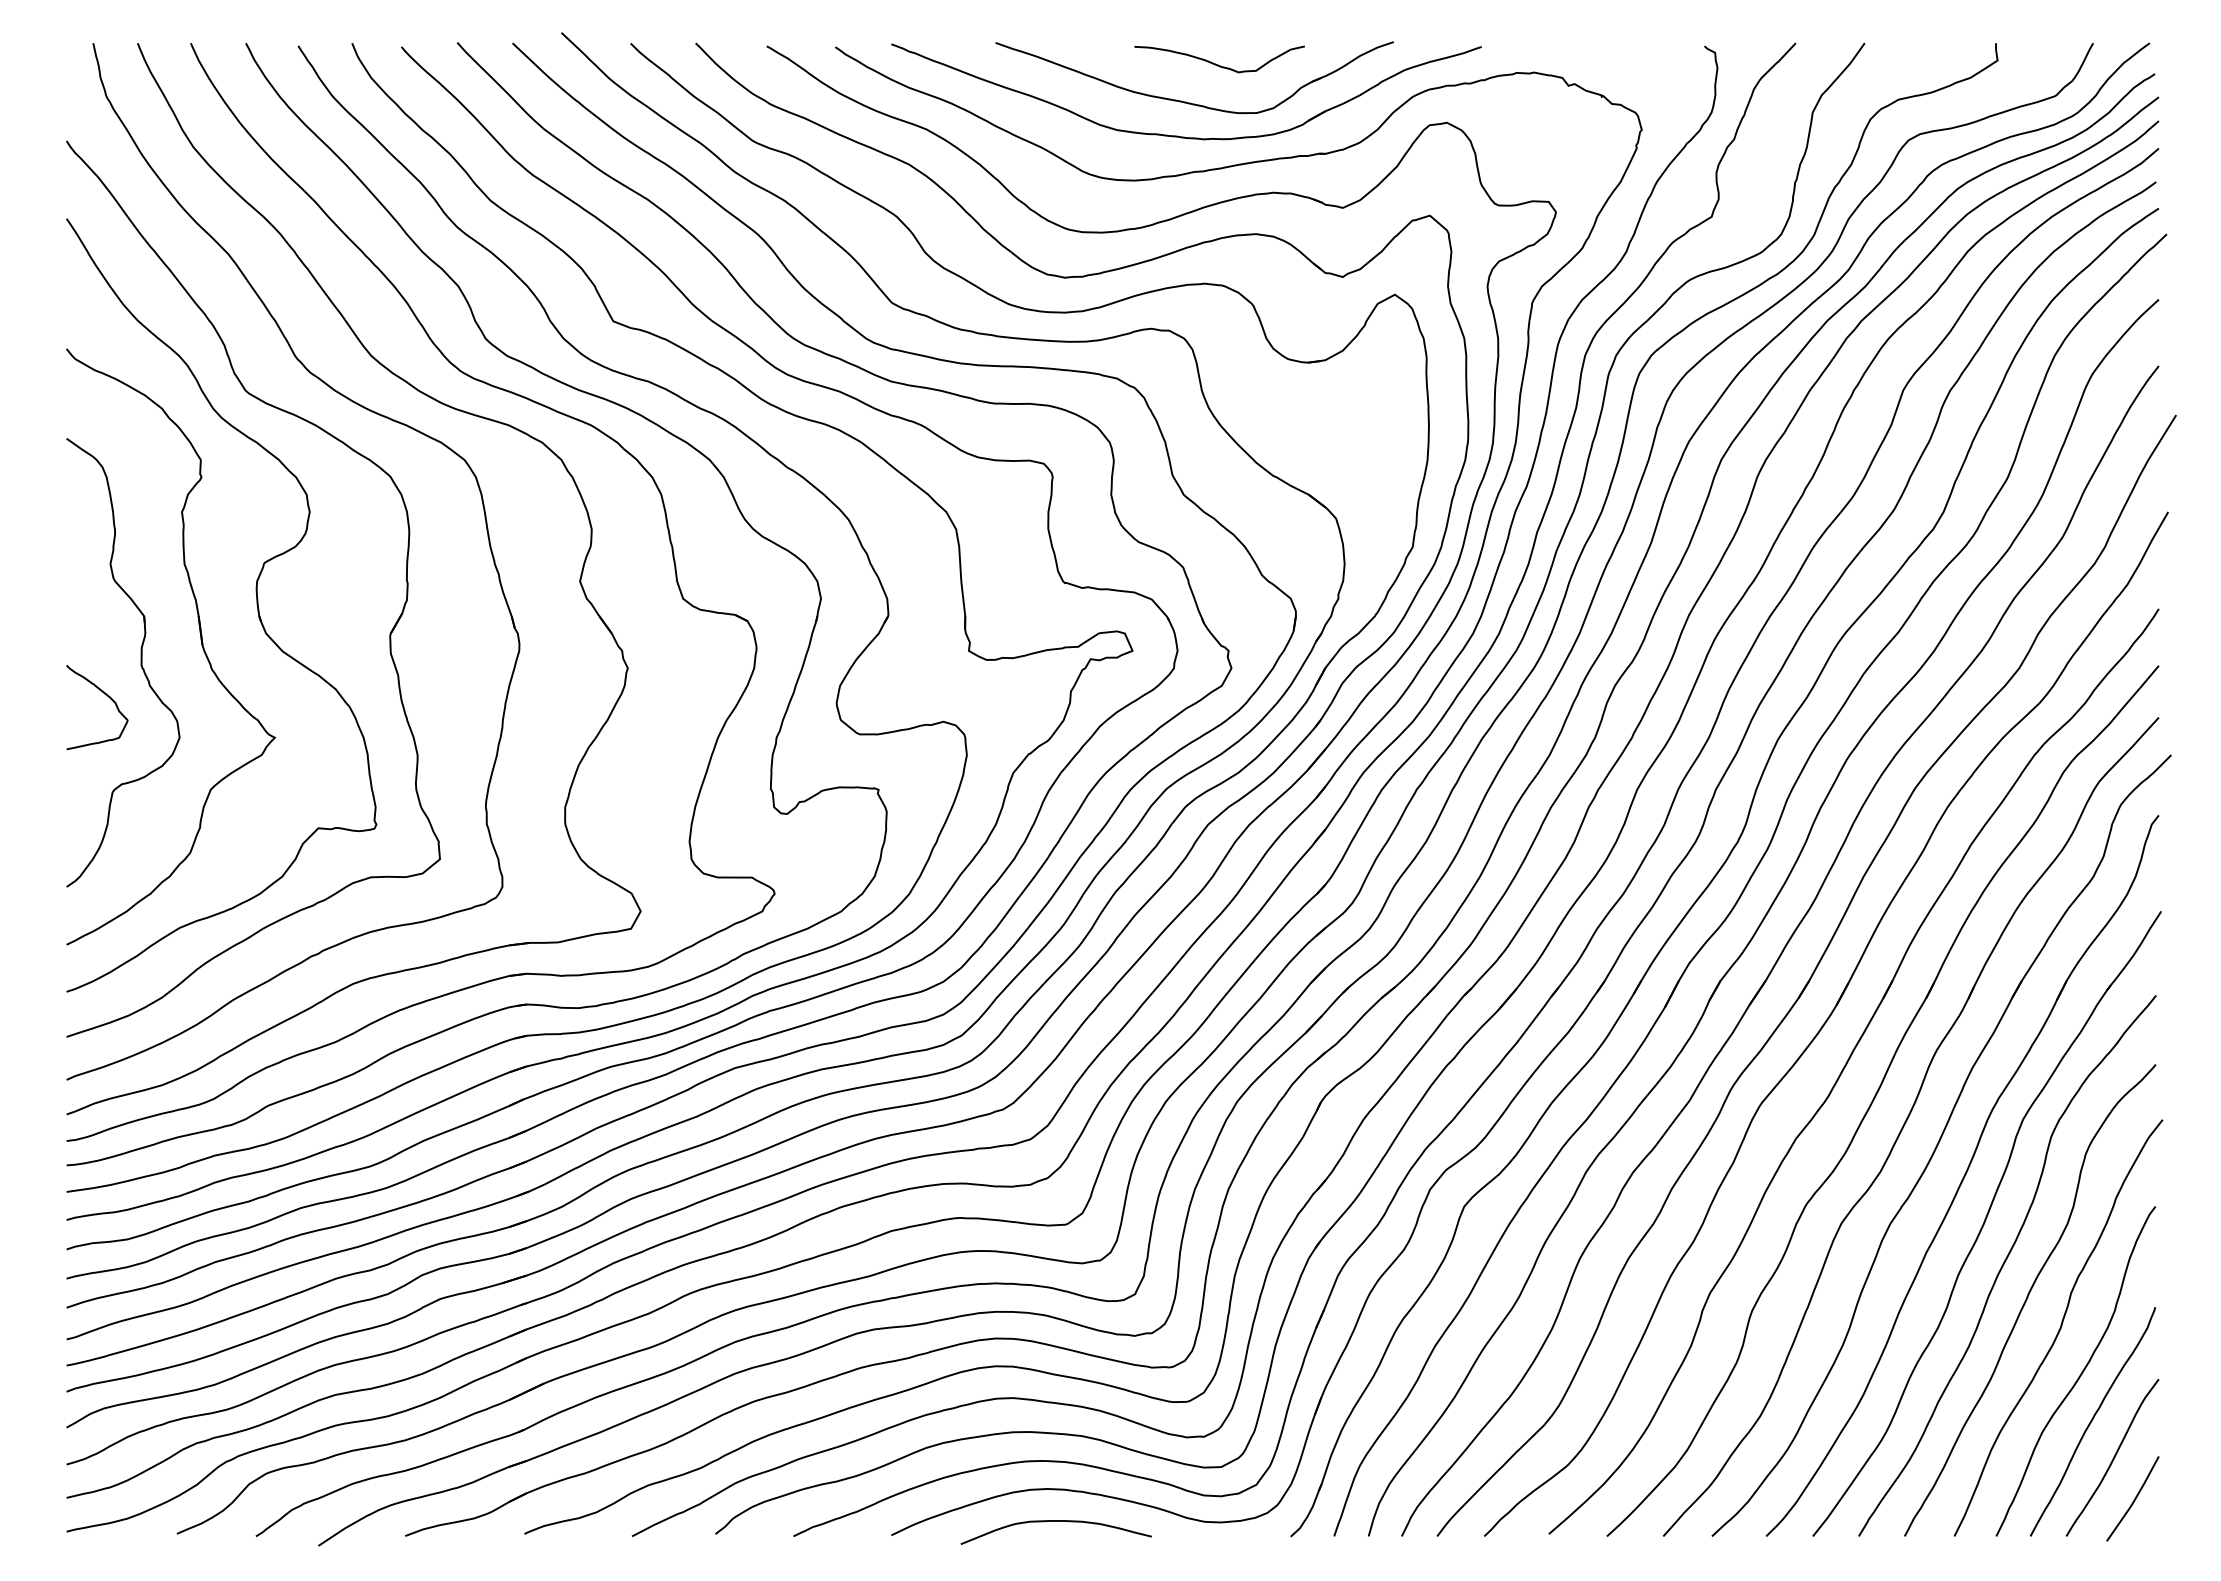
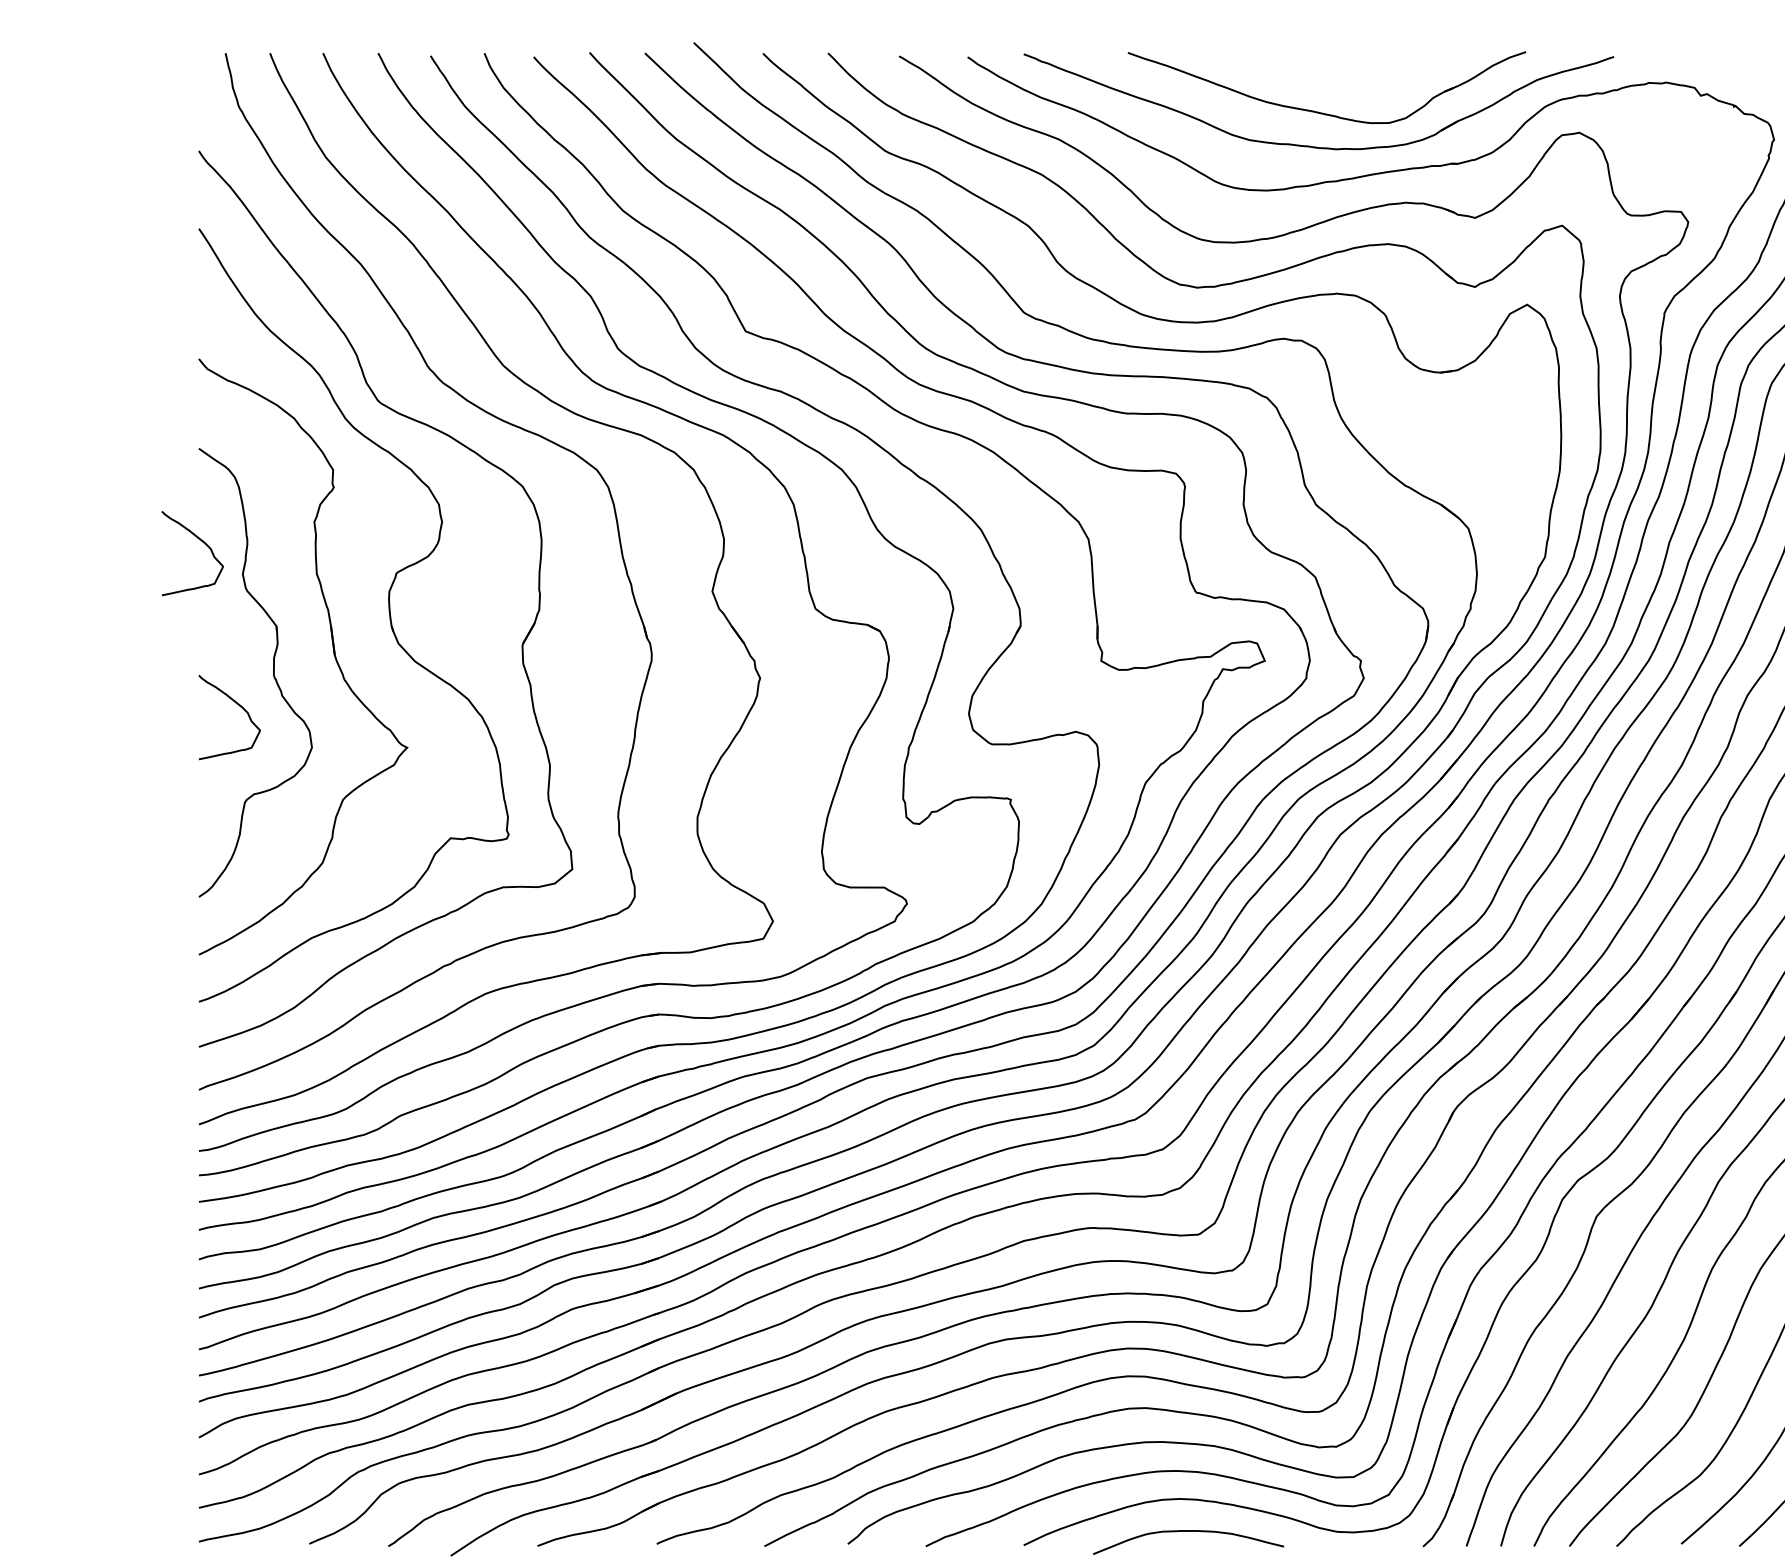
curve: (1218, 64) -> (1350, 74), removed
curve: (68, 531) -> (200, 541), added

